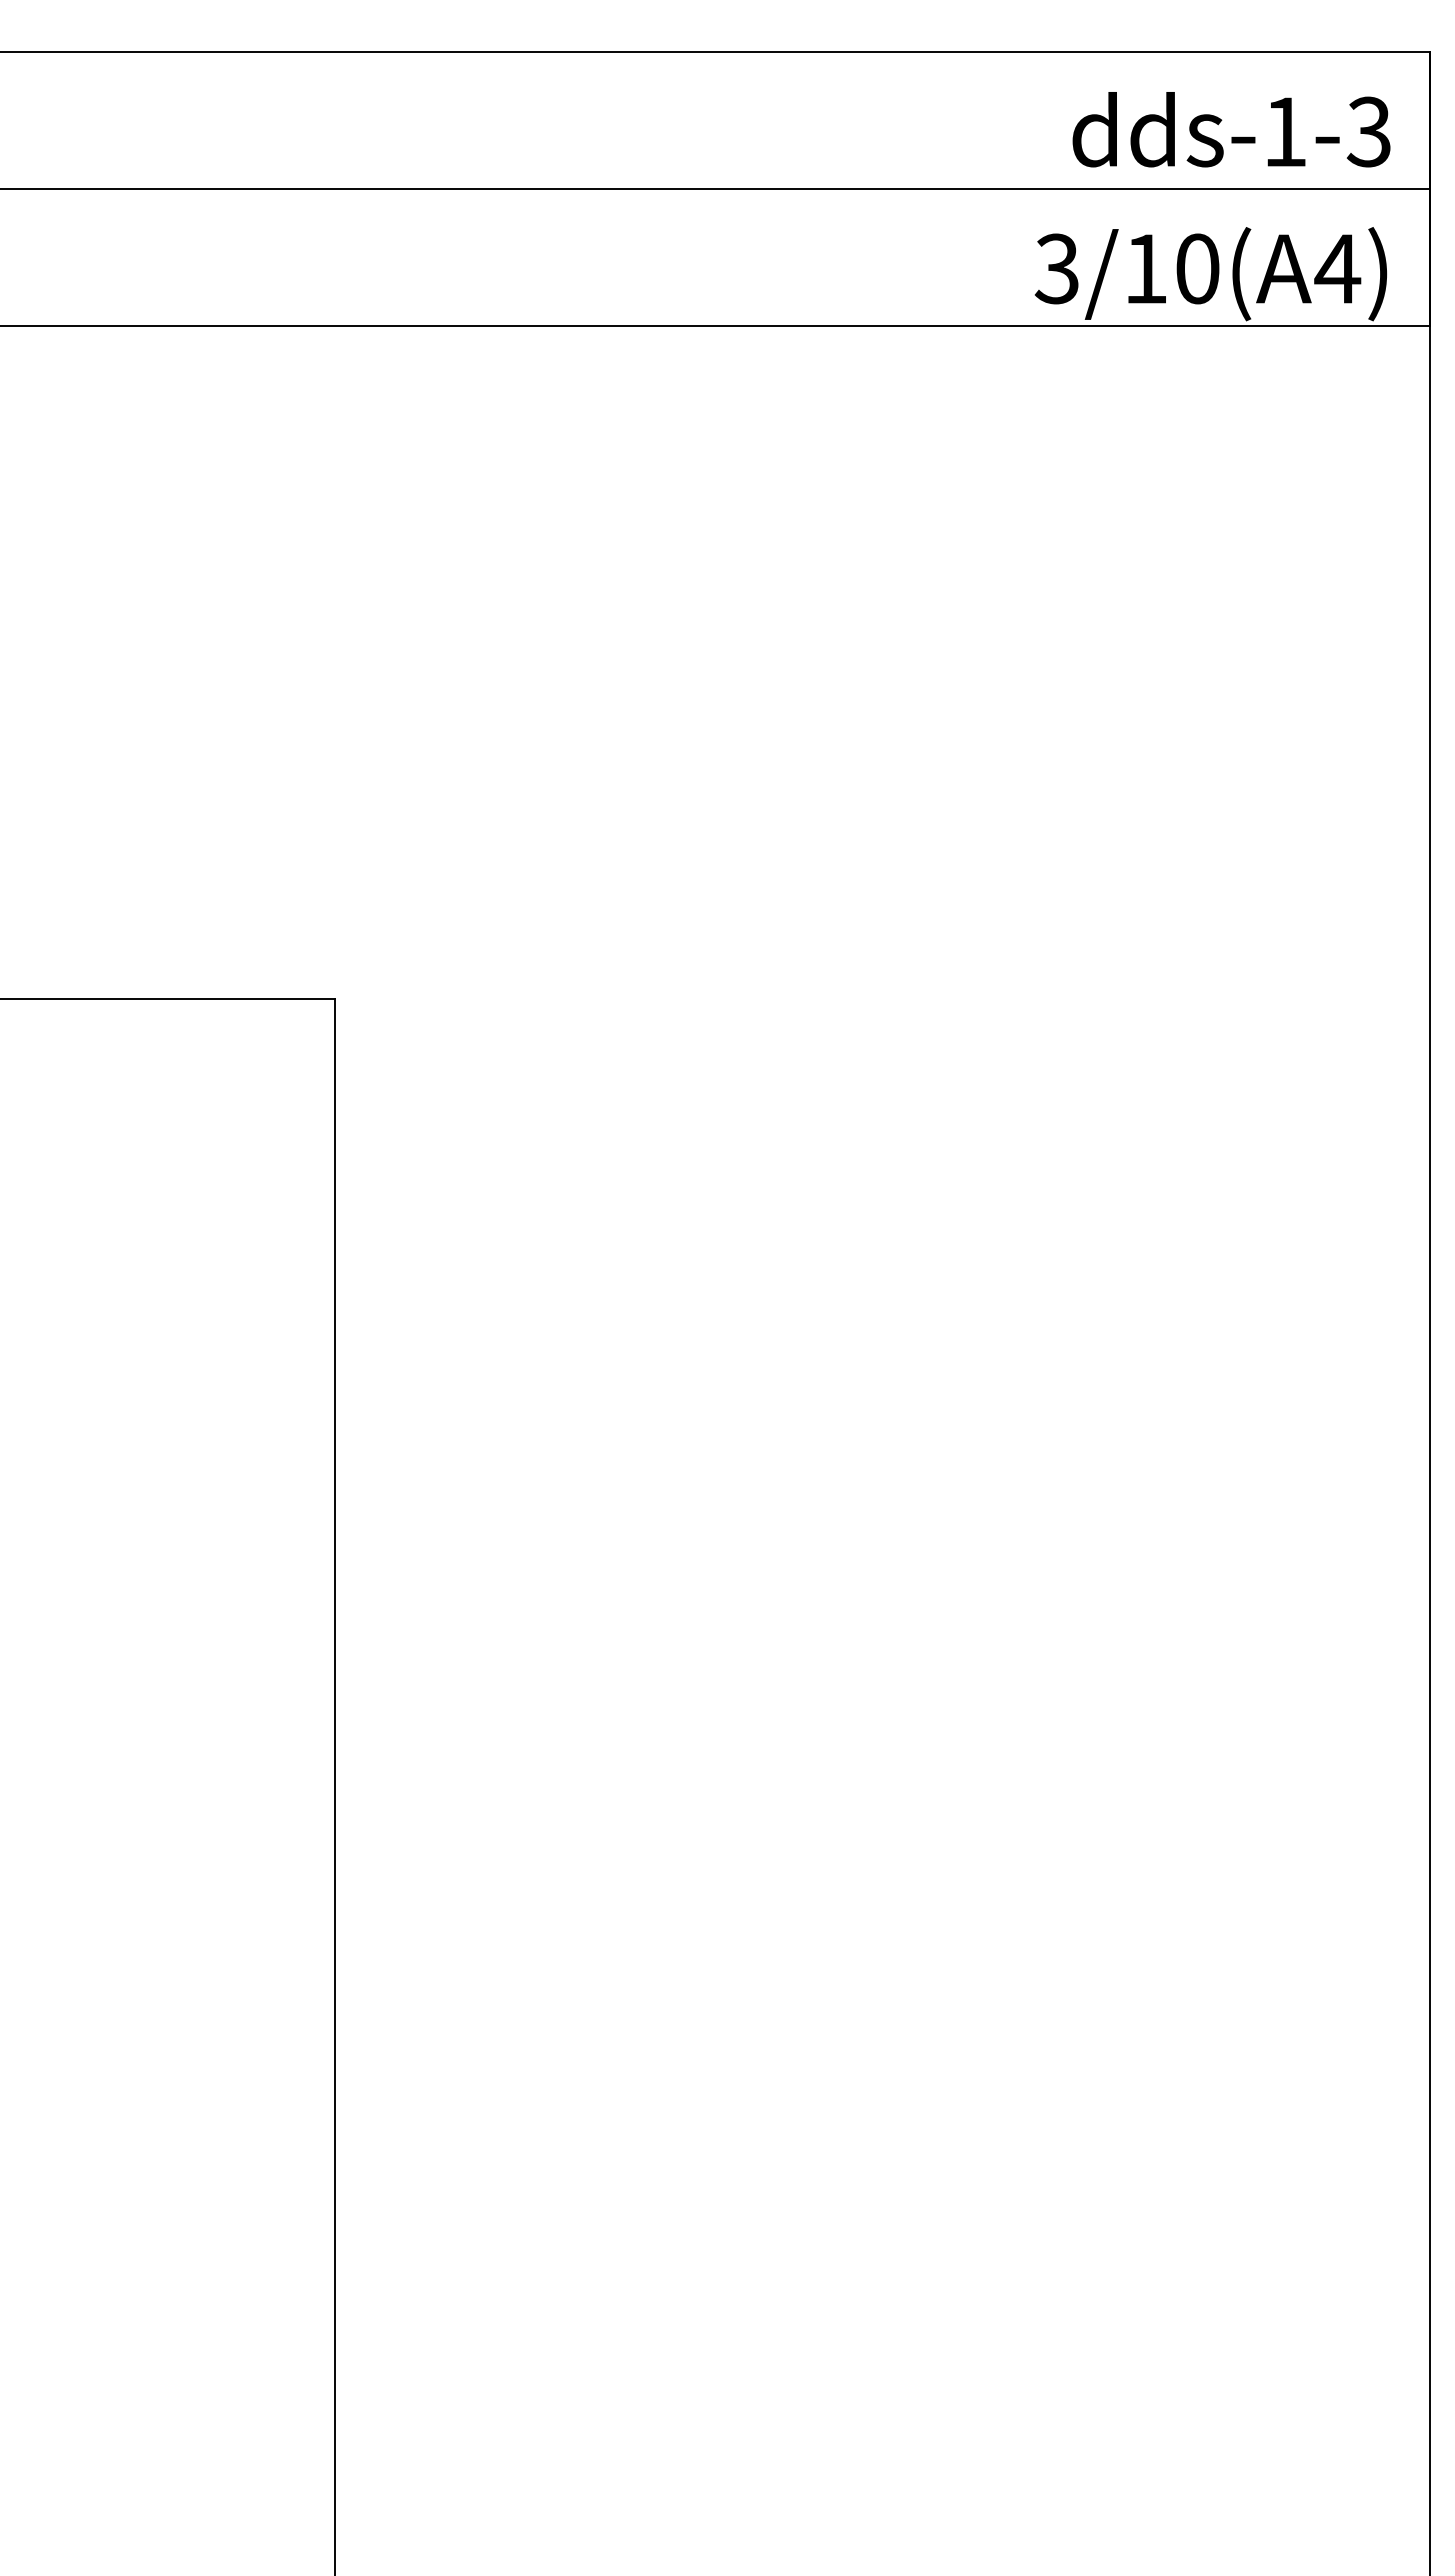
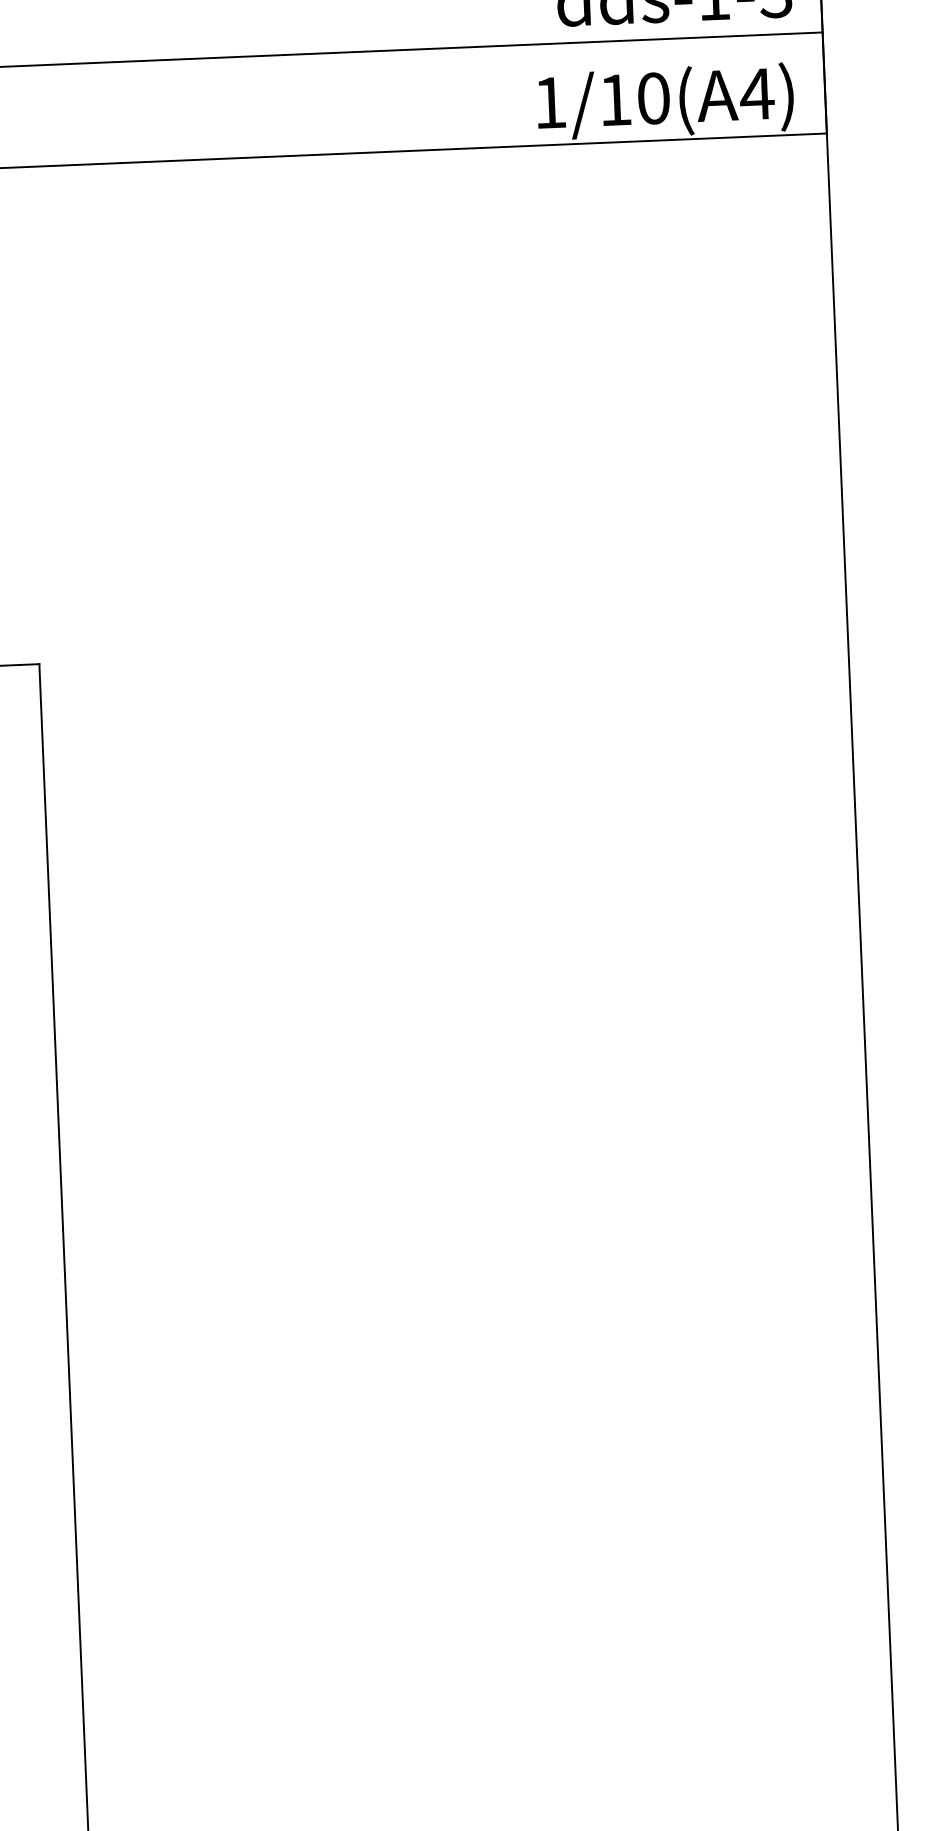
text: (1056, 268) -> (549, 102), 3/10(A4) -> 1/10(A4)

